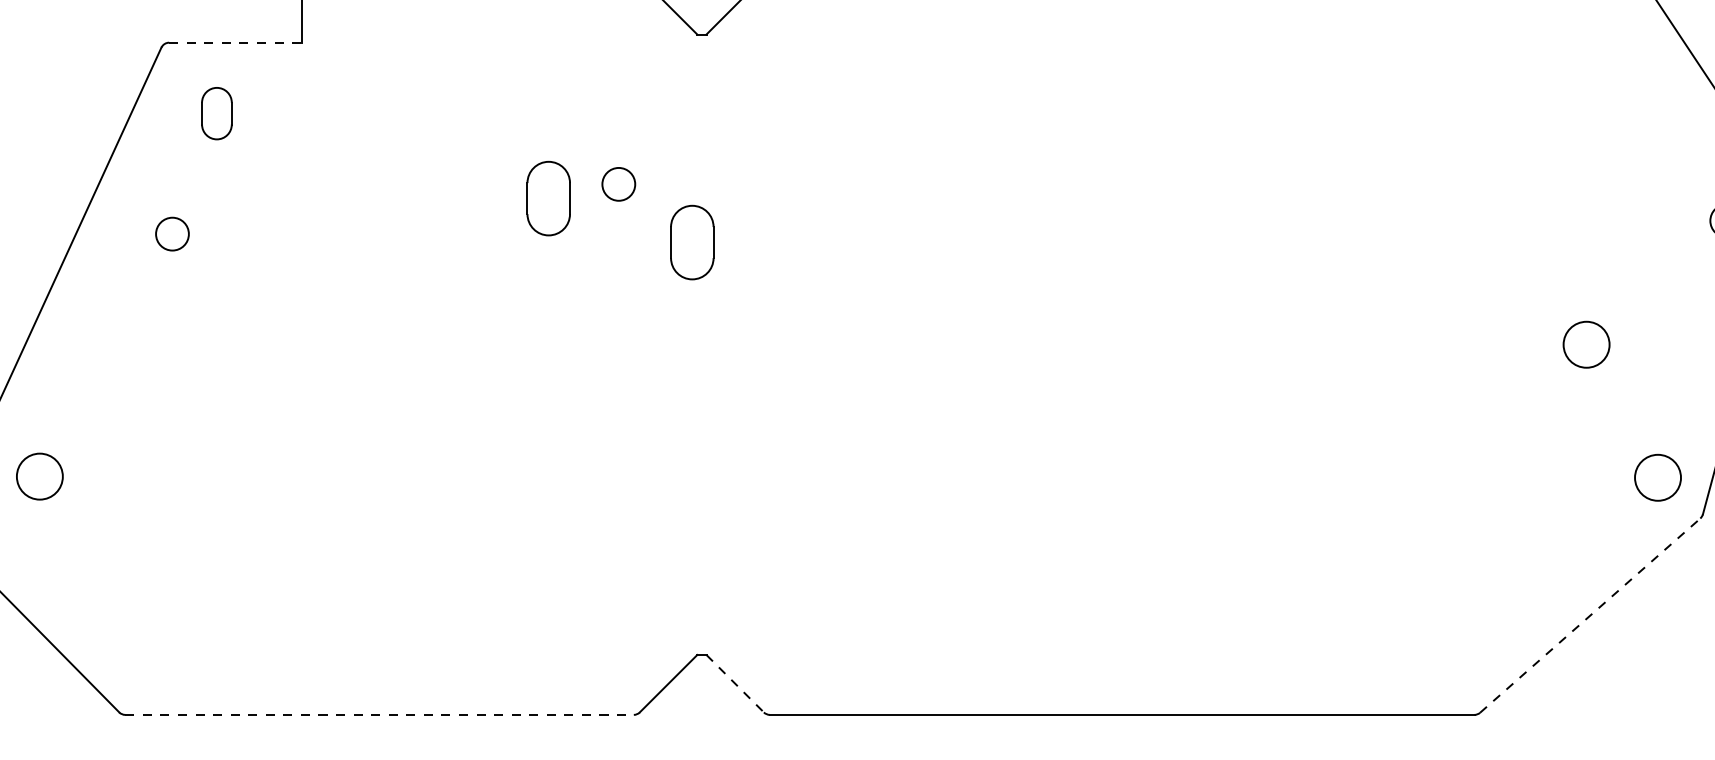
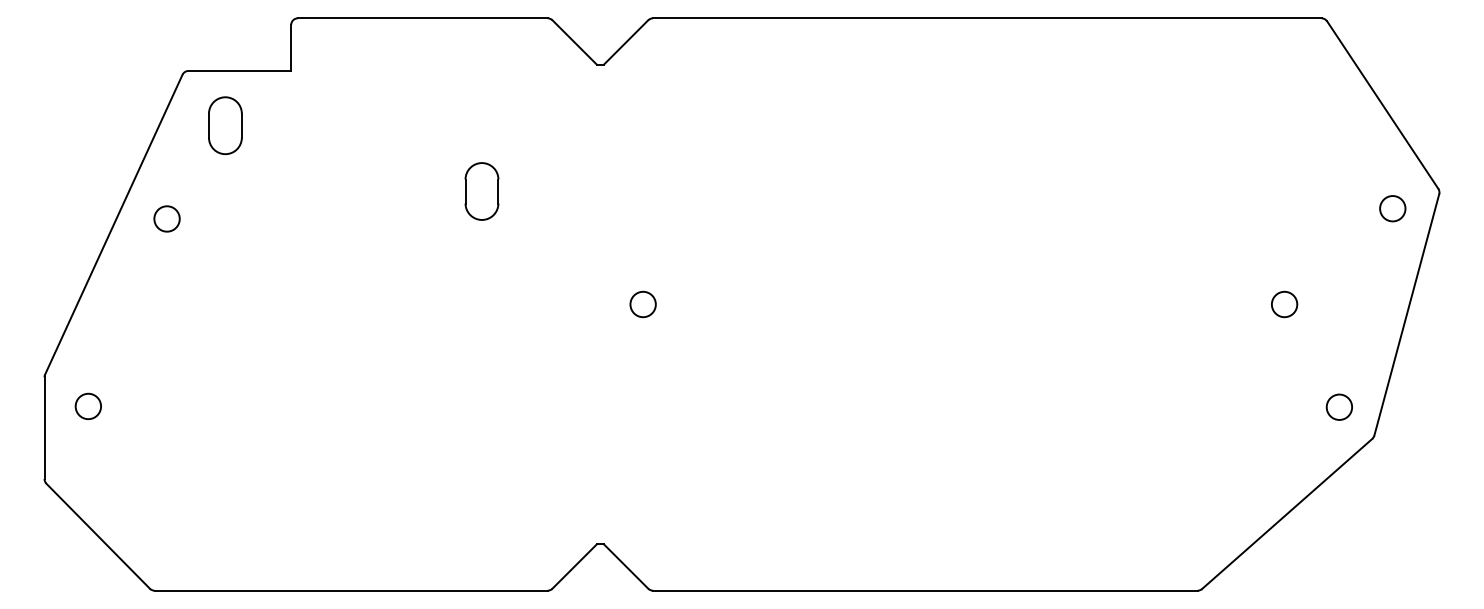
line: (236, 42) -> (240, 70), dashed -> solid
part: (217, 113) -> (225, 125), size x1.43
circle: (617, 184) -> (642, 304), moved
circle: (171, 233) -> (166, 218), moved
part: (691, 242) -> (592, 225), removed
circle: (1586, 344) -> (1284, 304), size x0.71
circle: (38, 476) -> (87, 406), size x0.71
circle: (1656, 476) -> (1338, 406), size x0.71
line: (1590, 615) -> (1287, 513), dashed -> solid
line: (735, 683) -> (626, 566), dashed -> solid
line: (379, 714) -> (351, 590), dashed -> solid

